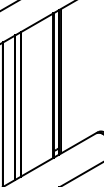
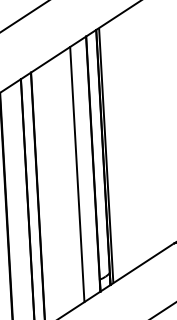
line: (44, 90) -> (77, 173), added

